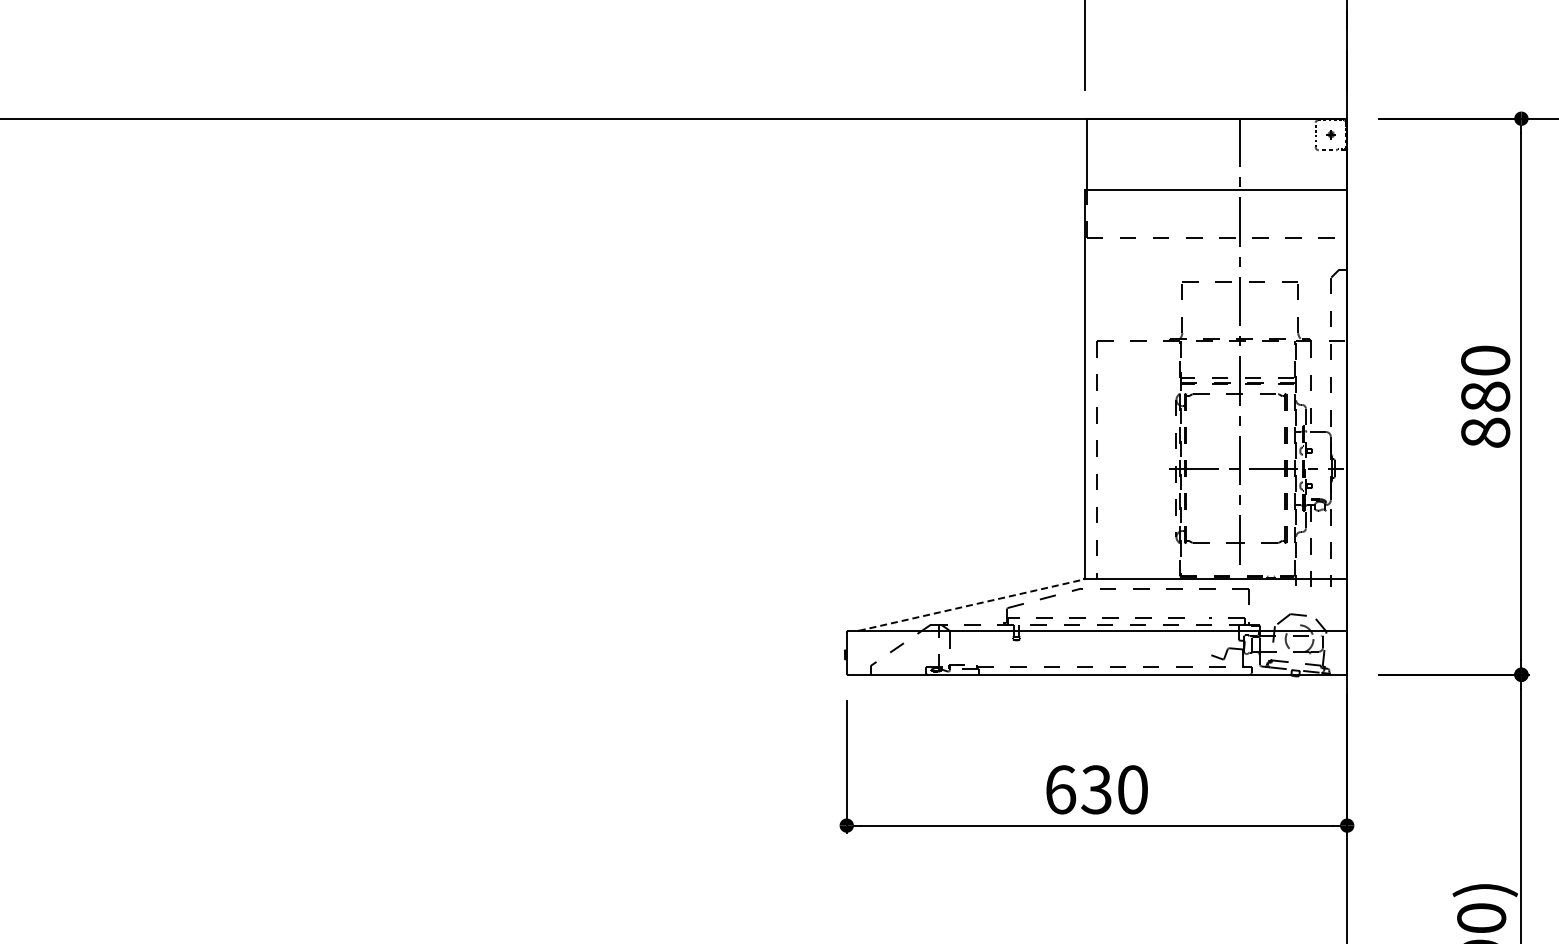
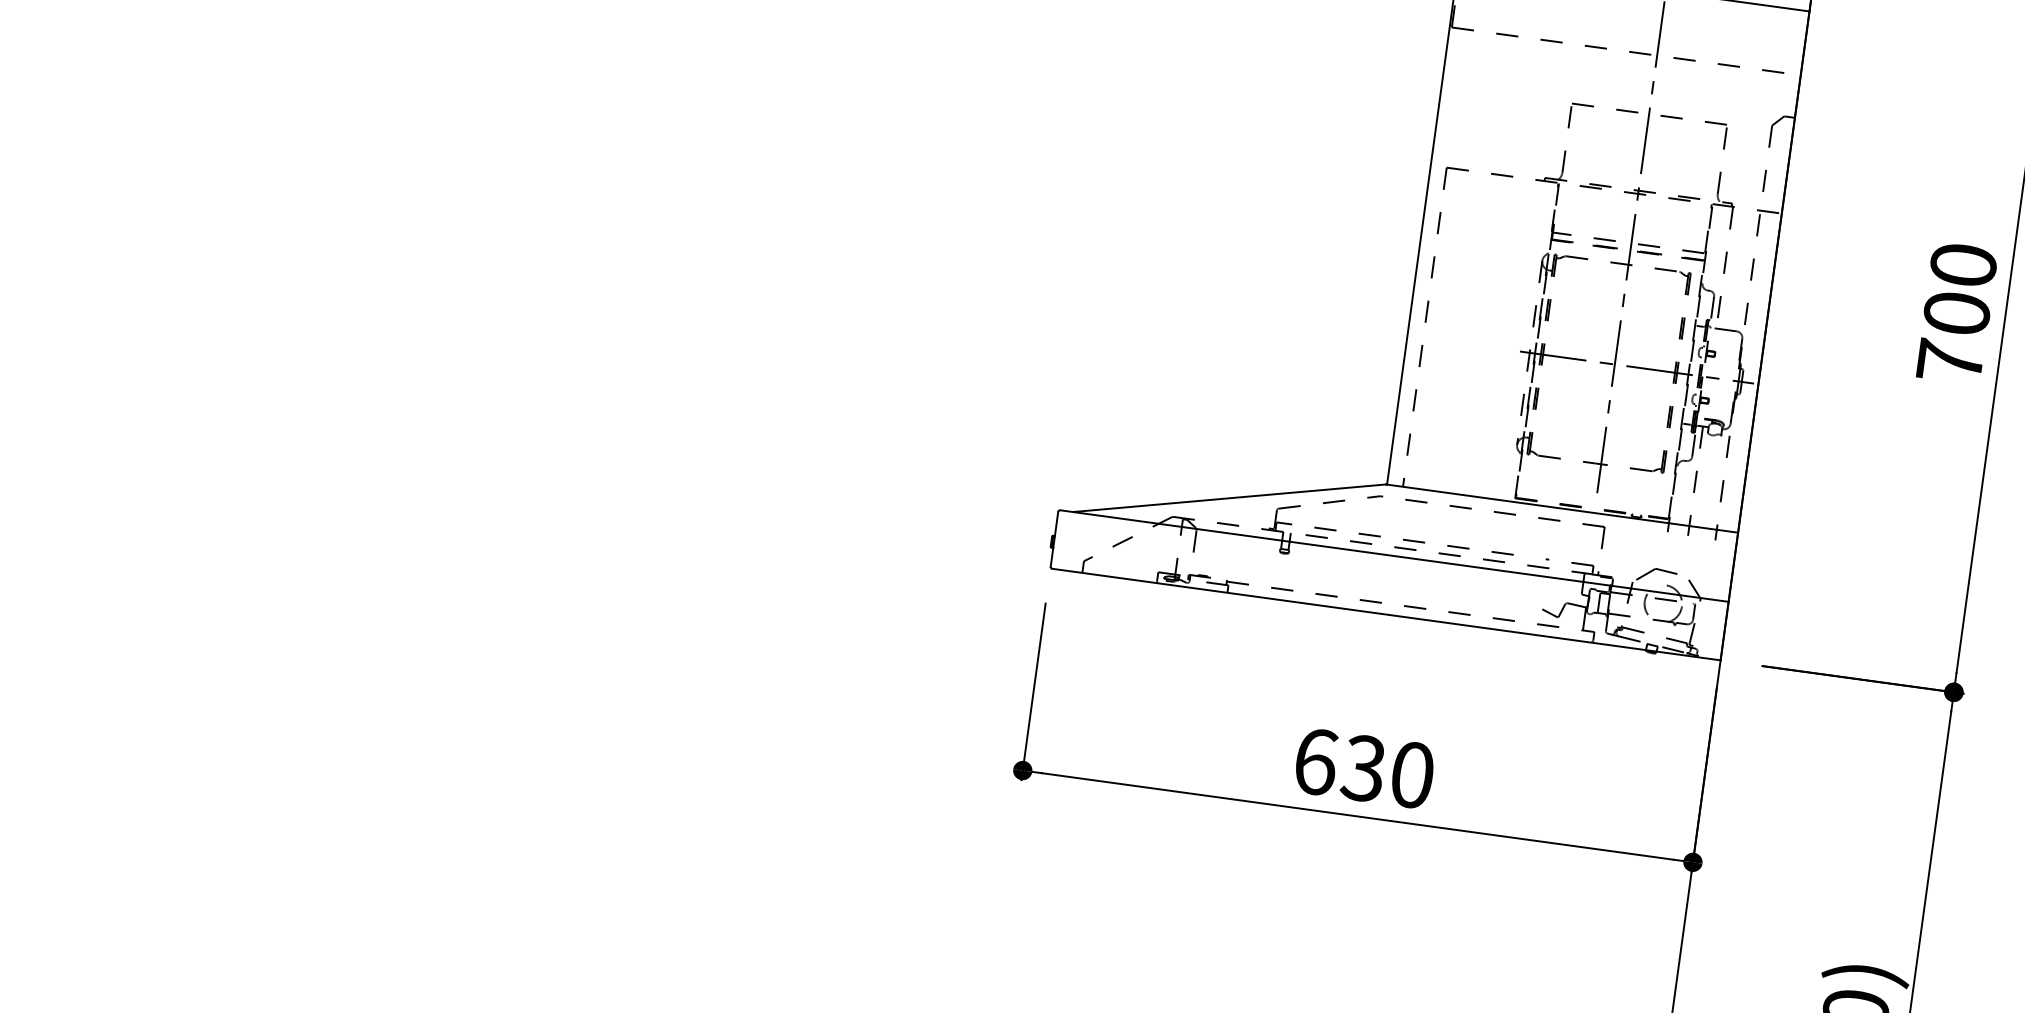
text: (1485, 414) -> (1953, 337), 880 -> 700
line: (971, 605) -> (1230, 498), dashed -> solid

